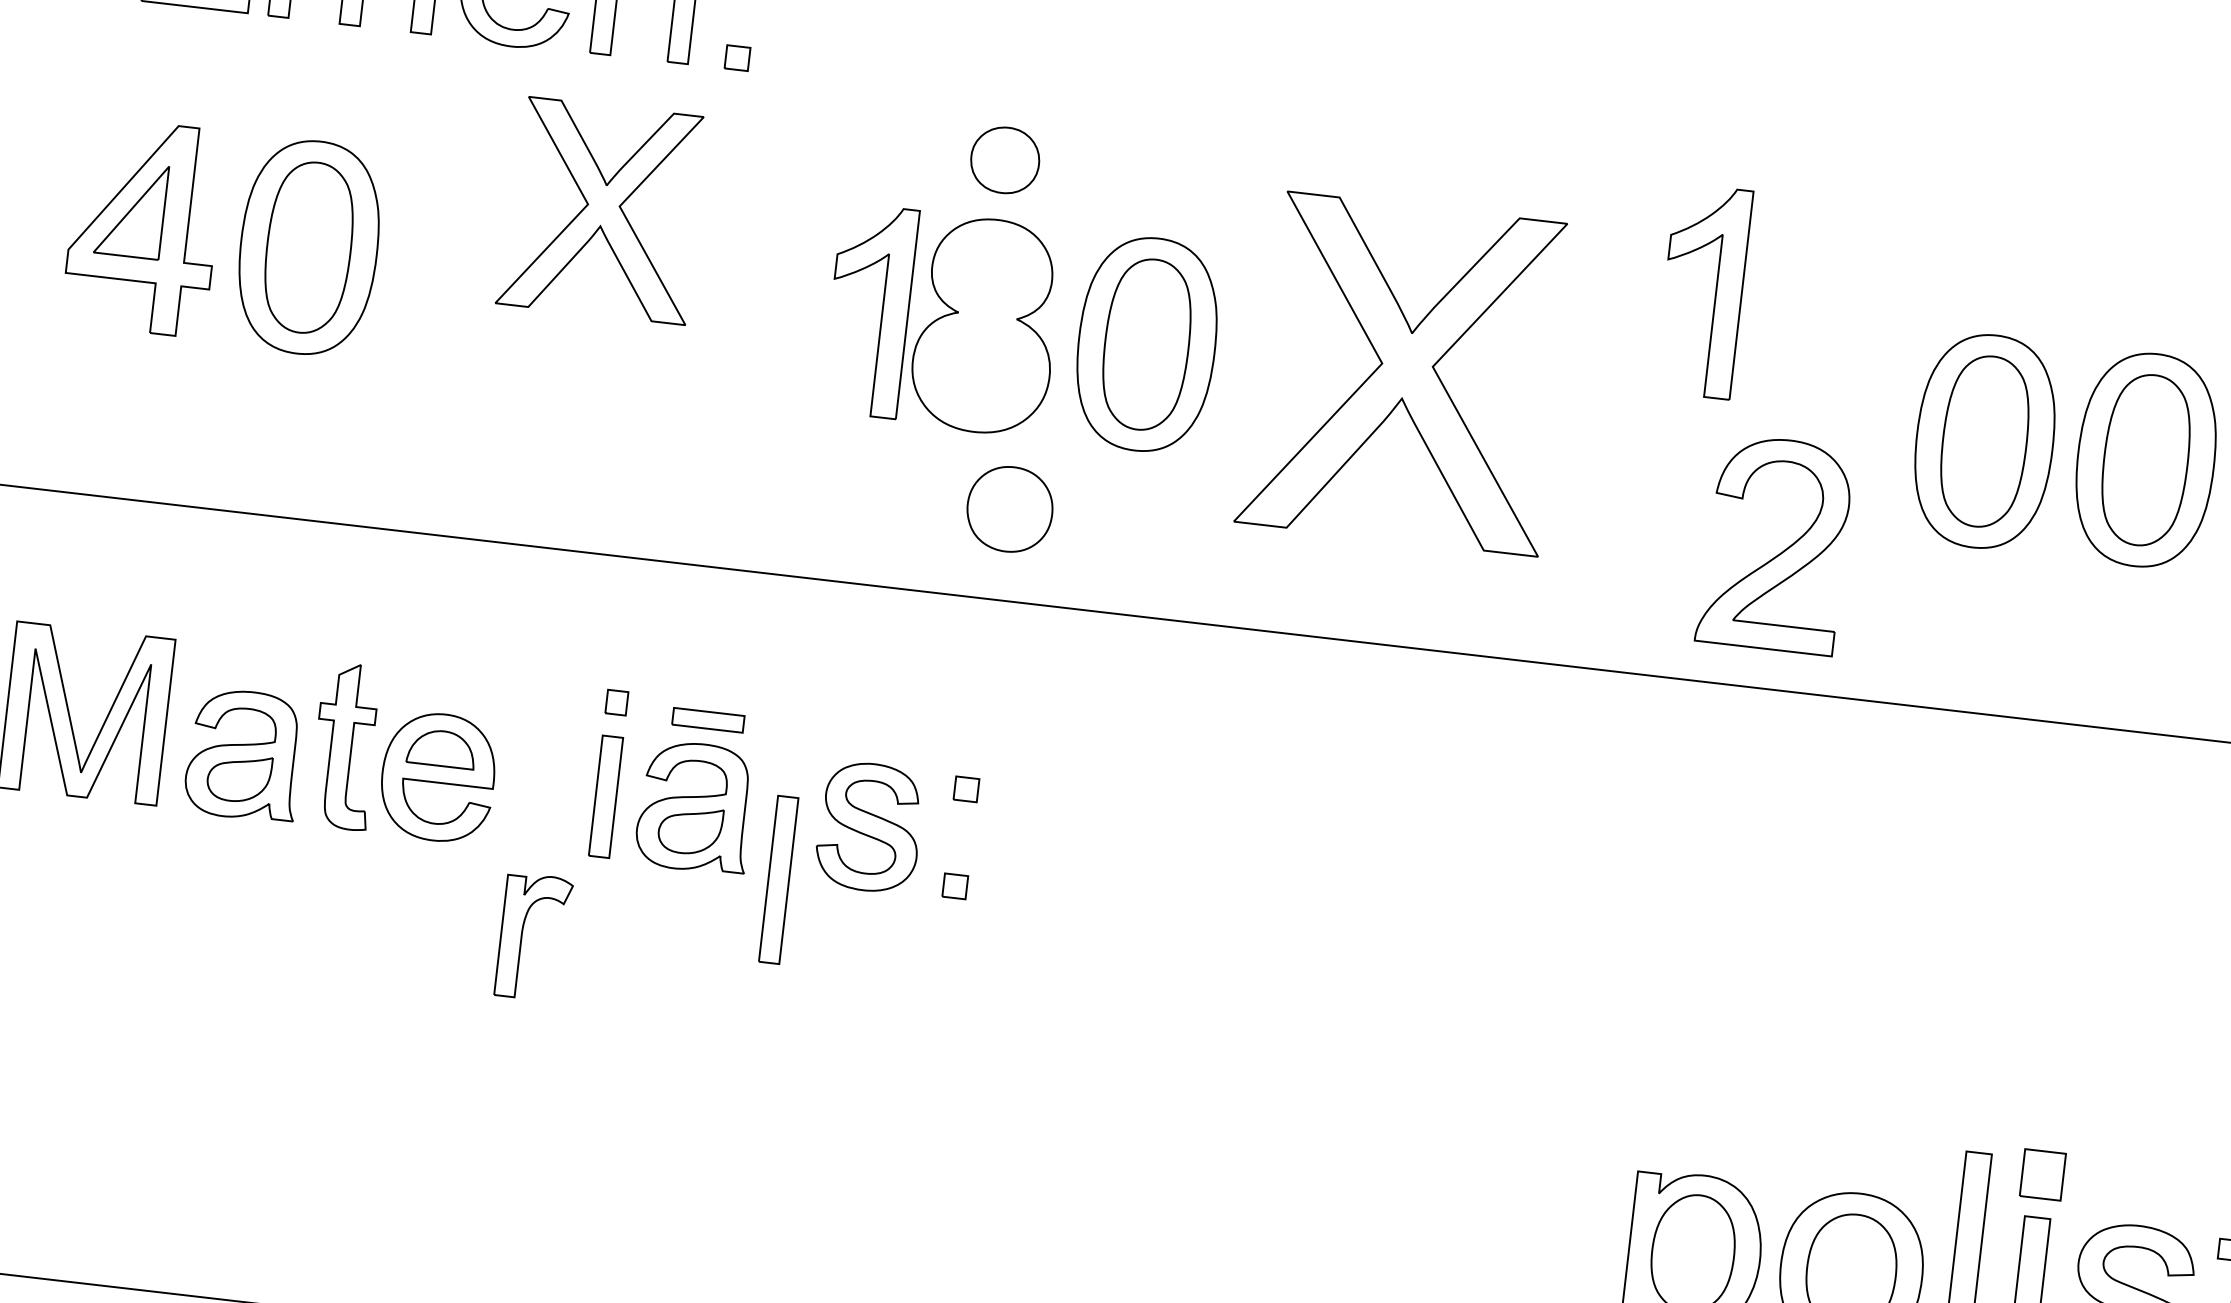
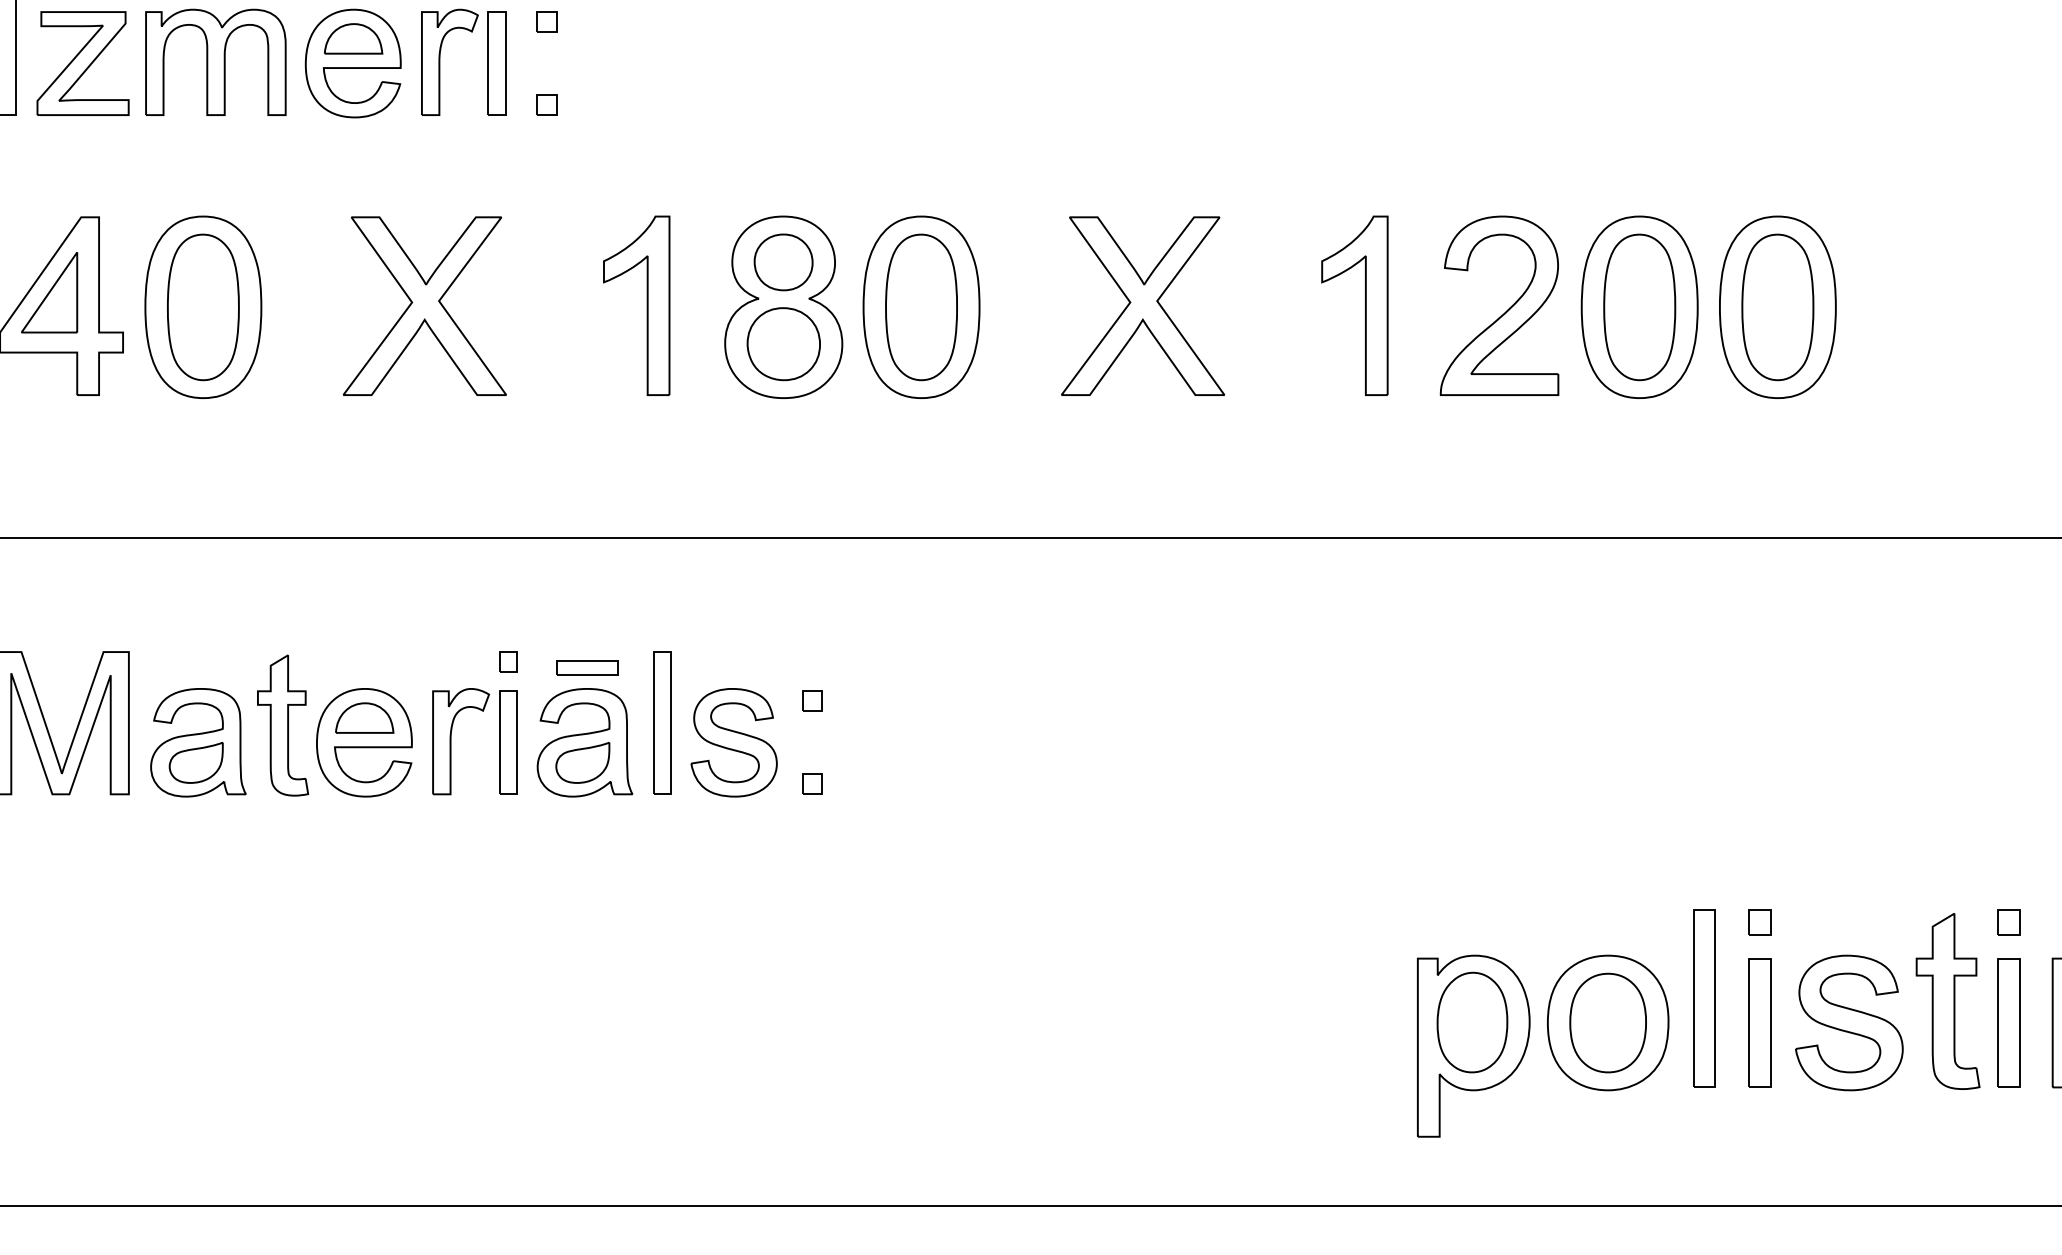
part: (1005, 160) -> (783, 262), moved
part: (602, 209) -> (424, 305), moved
part: (1715, 292) -> (1365, 305), moved
part: (881, 311) -> (646, 305), moved
part: (1406, 372) -> (1143, 305), size x0.62
part: (1009, 509) -> (783, 344), moved
part: (1781, 551) -> (1505, 311), moved
part: (778, 879) -> (662, 722), moved
part: (522, 935) -> (451, 741), moved
part: (2041, 1175) -> (1759, 922), size x0.62

